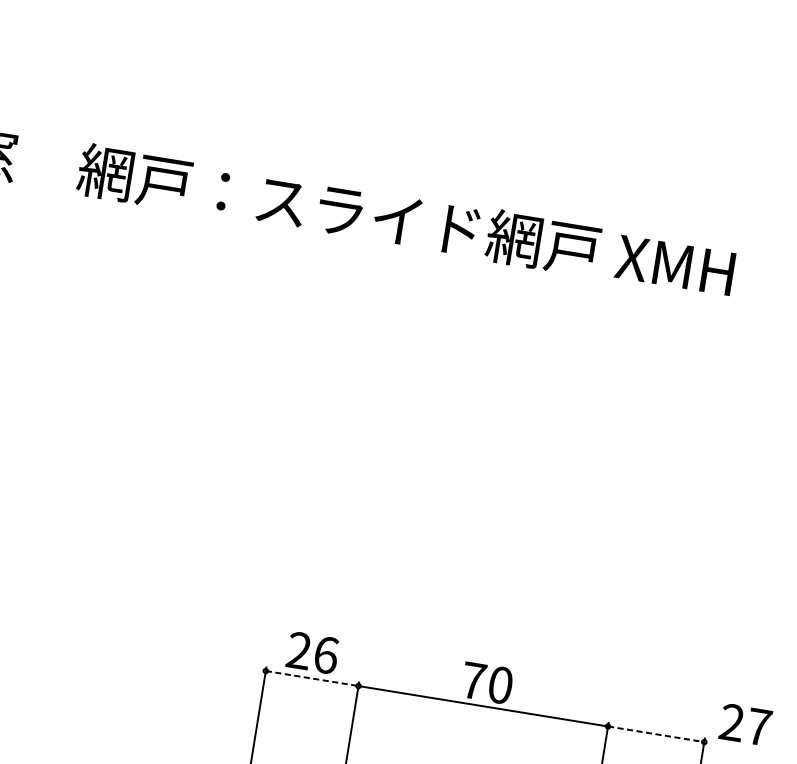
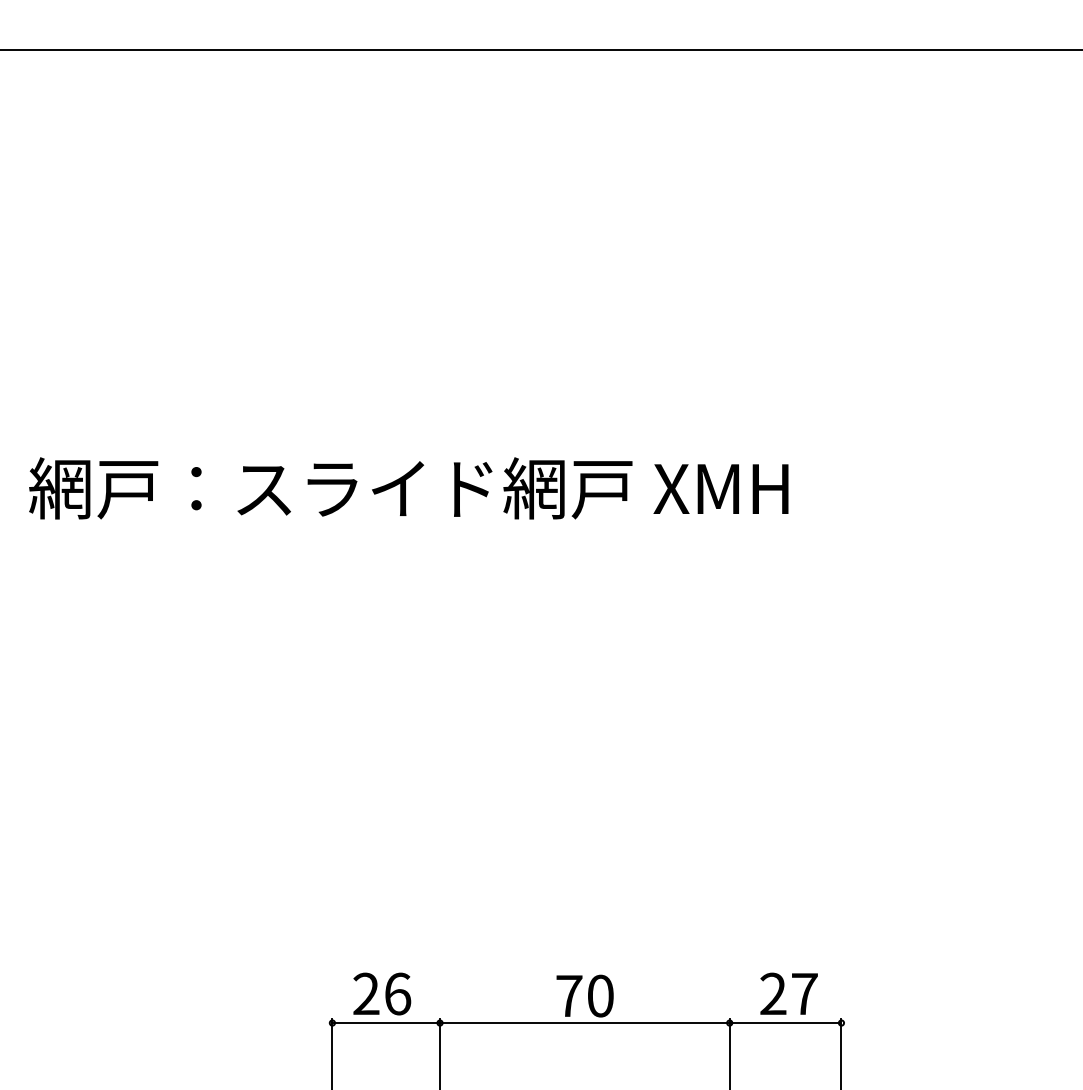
line: (312, 678) -> (386, 1023), dashed -> solid
text: (745, 724) -> (788, 993), moved
line: (656, 734) -> (785, 1023), dashed -> solid

